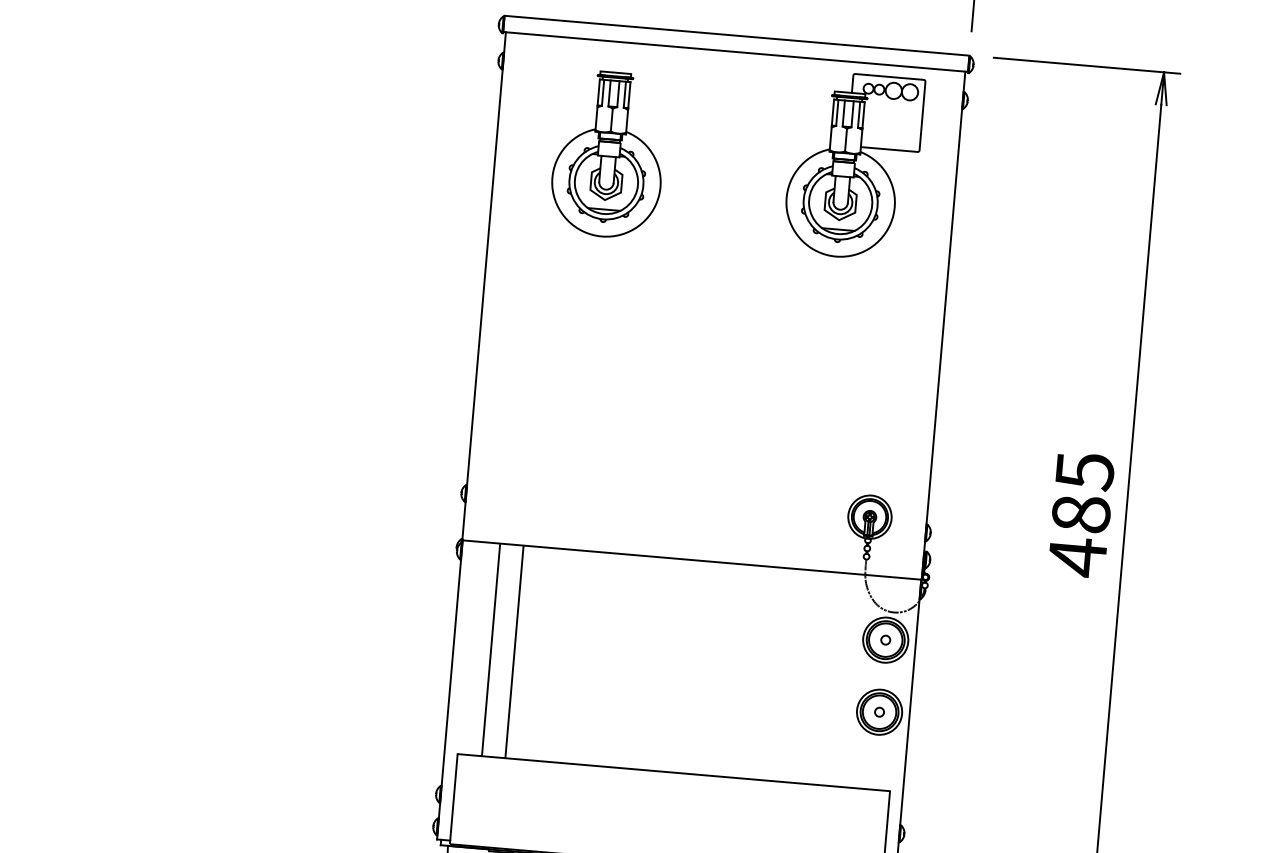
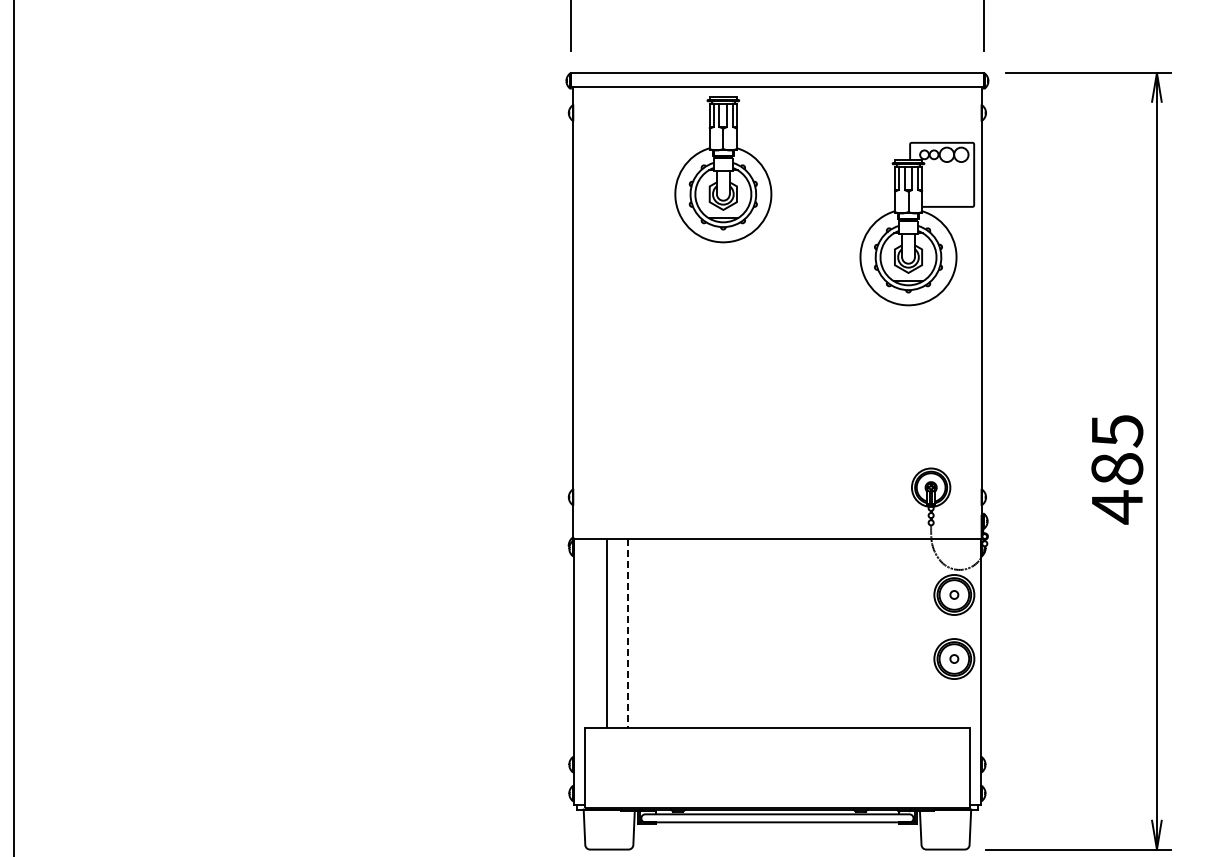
part: (609, 154) -> (723, 169), moved
part: (854, 165) -> (917, 223), moved
line: (514, 651) -> (627, 633), solid -> dashed

